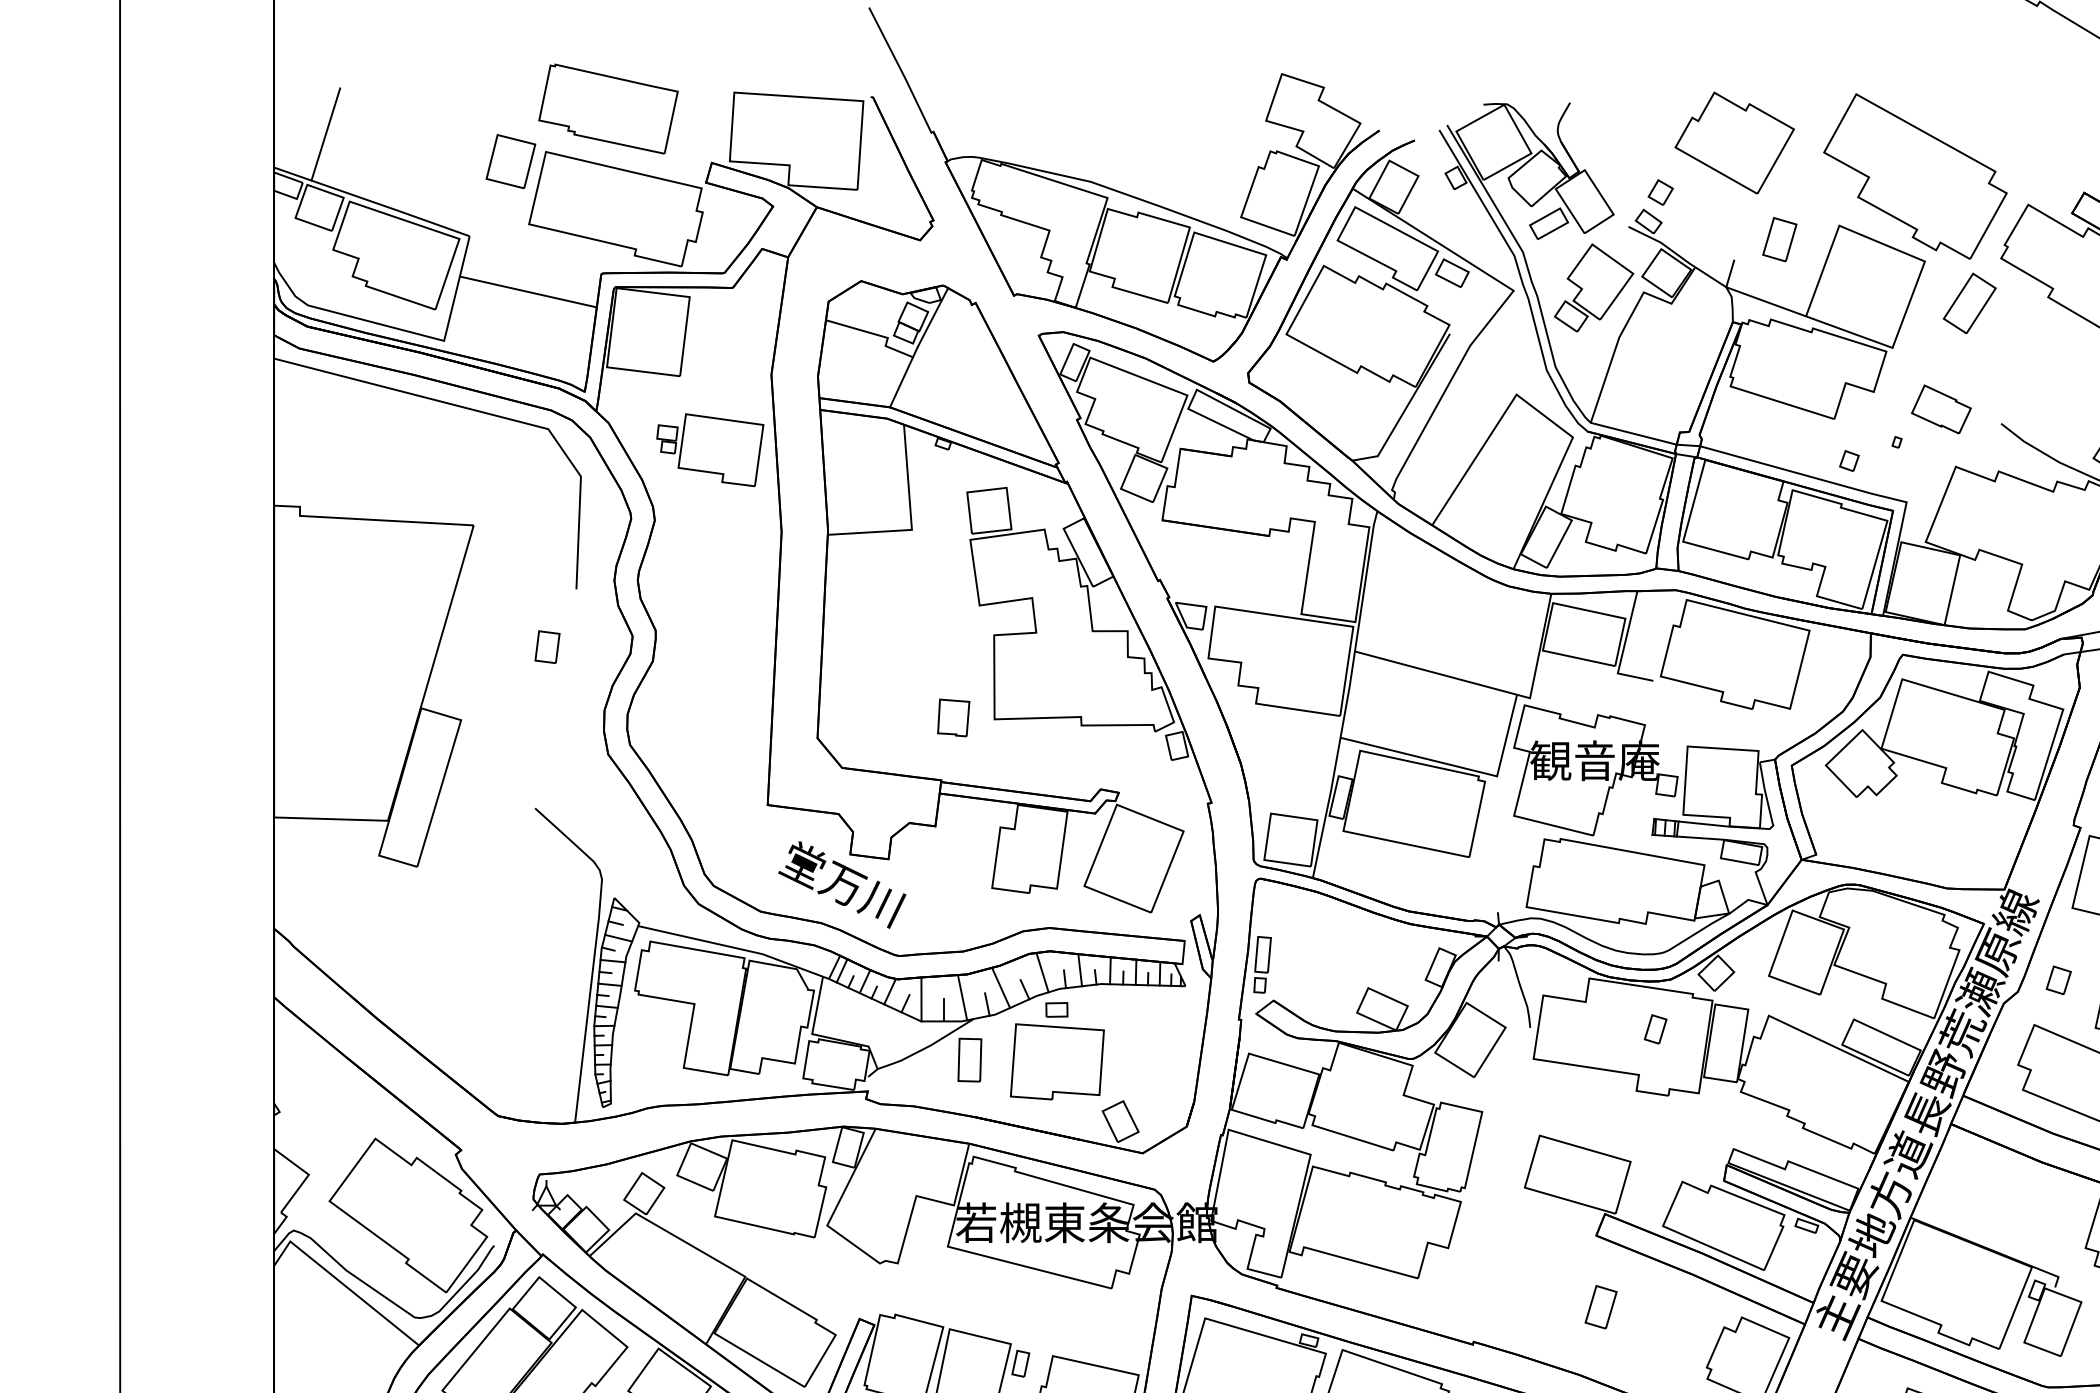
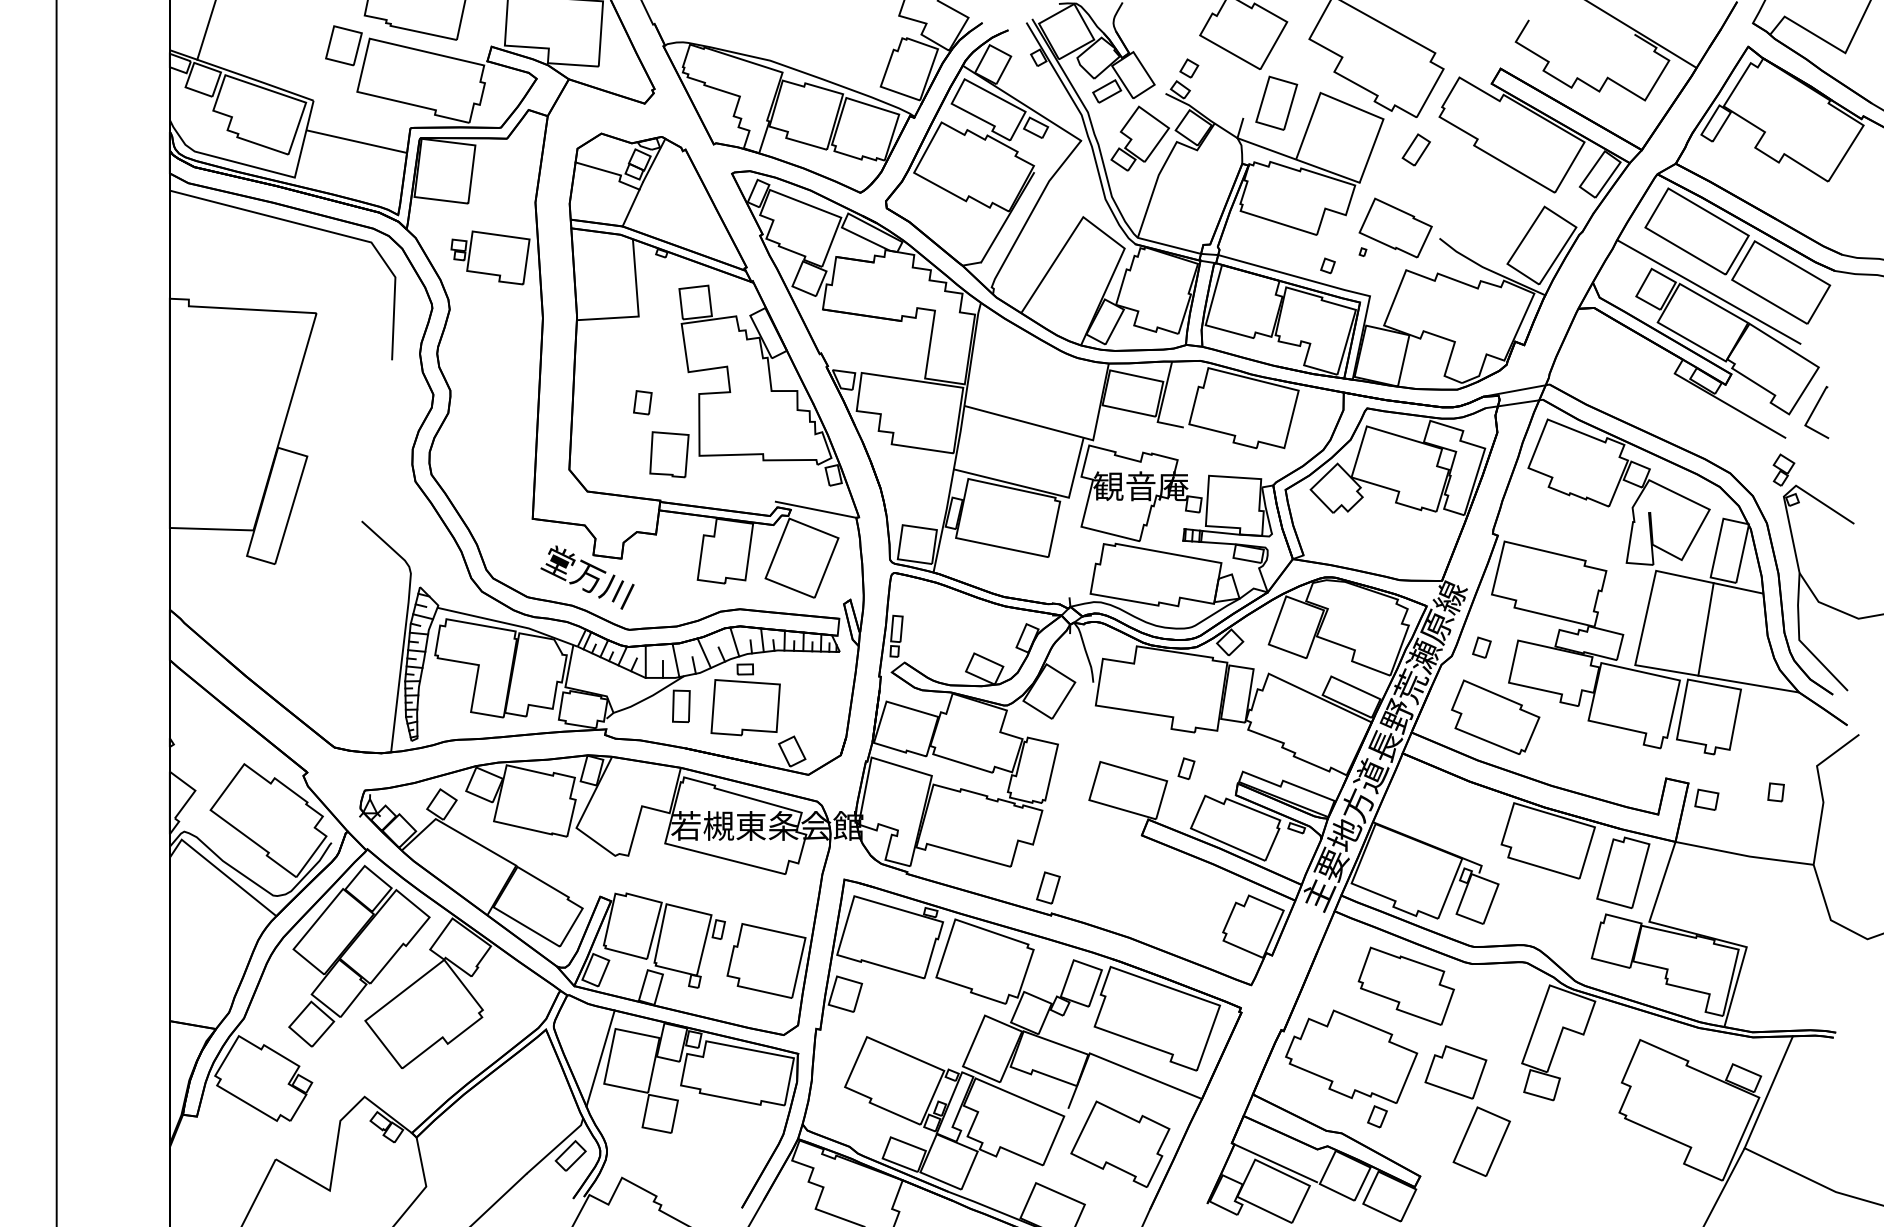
part: (1779, 238) -> (1276, 102), size x1.67
part: (1968, 302) -> (1415, 149), size x0.71
part: (1941, 408) -> (1395, 227), size x1.67
part: (547, 646) -> (642, 402), moved
part: (953, 717) -> (669, 454), size x1.67
line: (1152, 792) -> (815, 509), added
part: (1655, 1029) -> (1186, 768), moved
part: (1601, 1306) -> (1048, 887), moved

